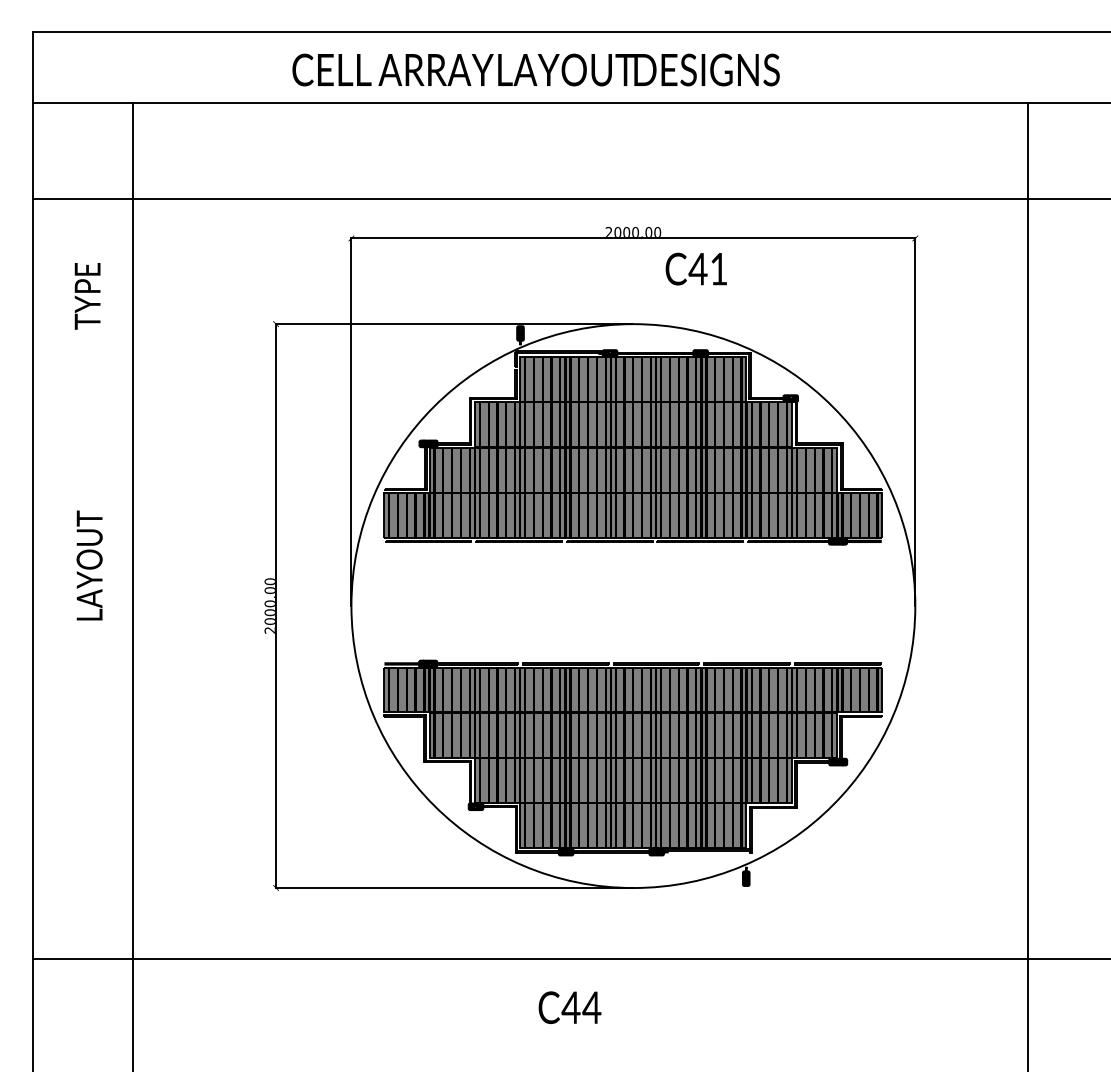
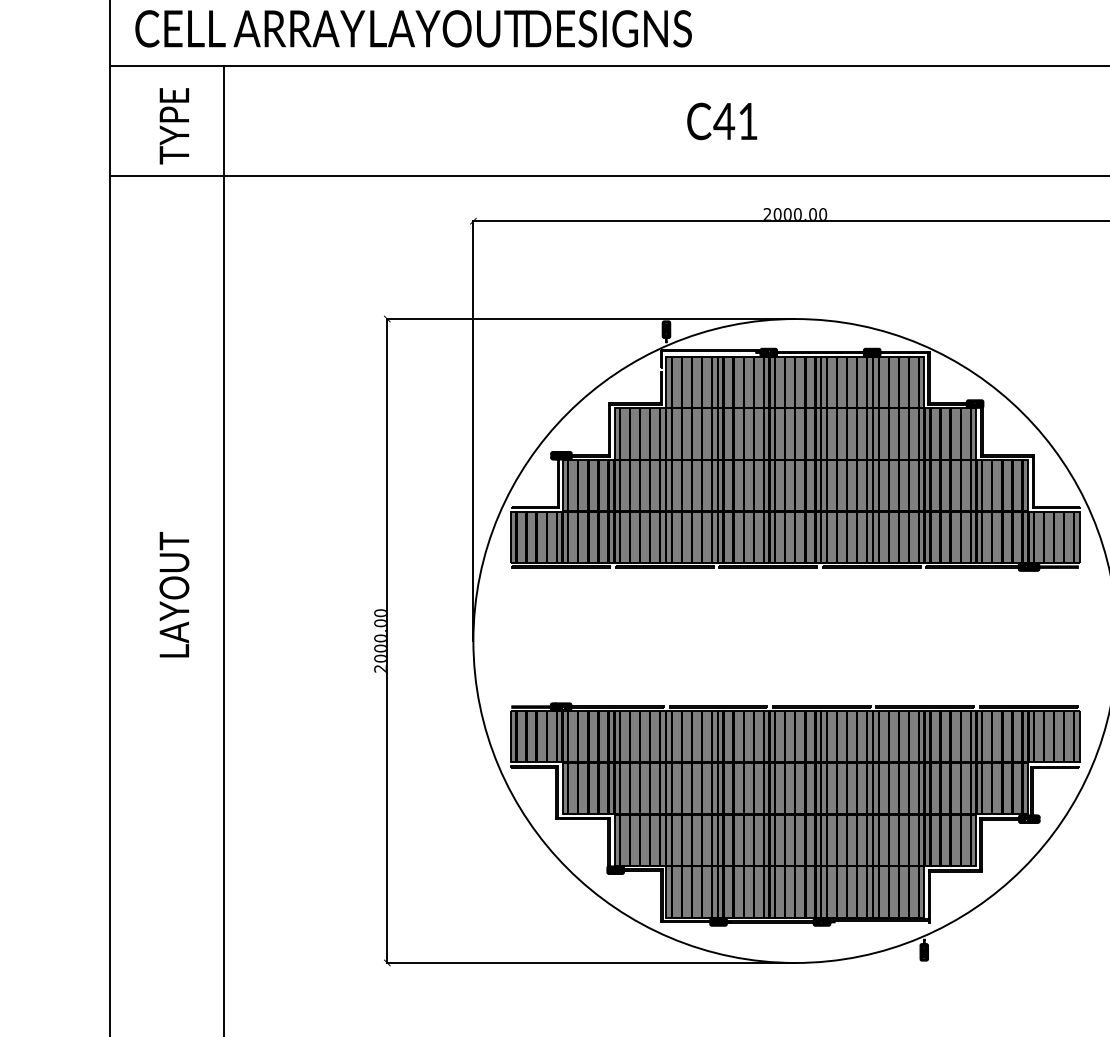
text: (535, 69) -> (412, 28), moved
text: (695, 268) -> (721, 120), moved
text: (87, 296) -> (174, 126), moved

